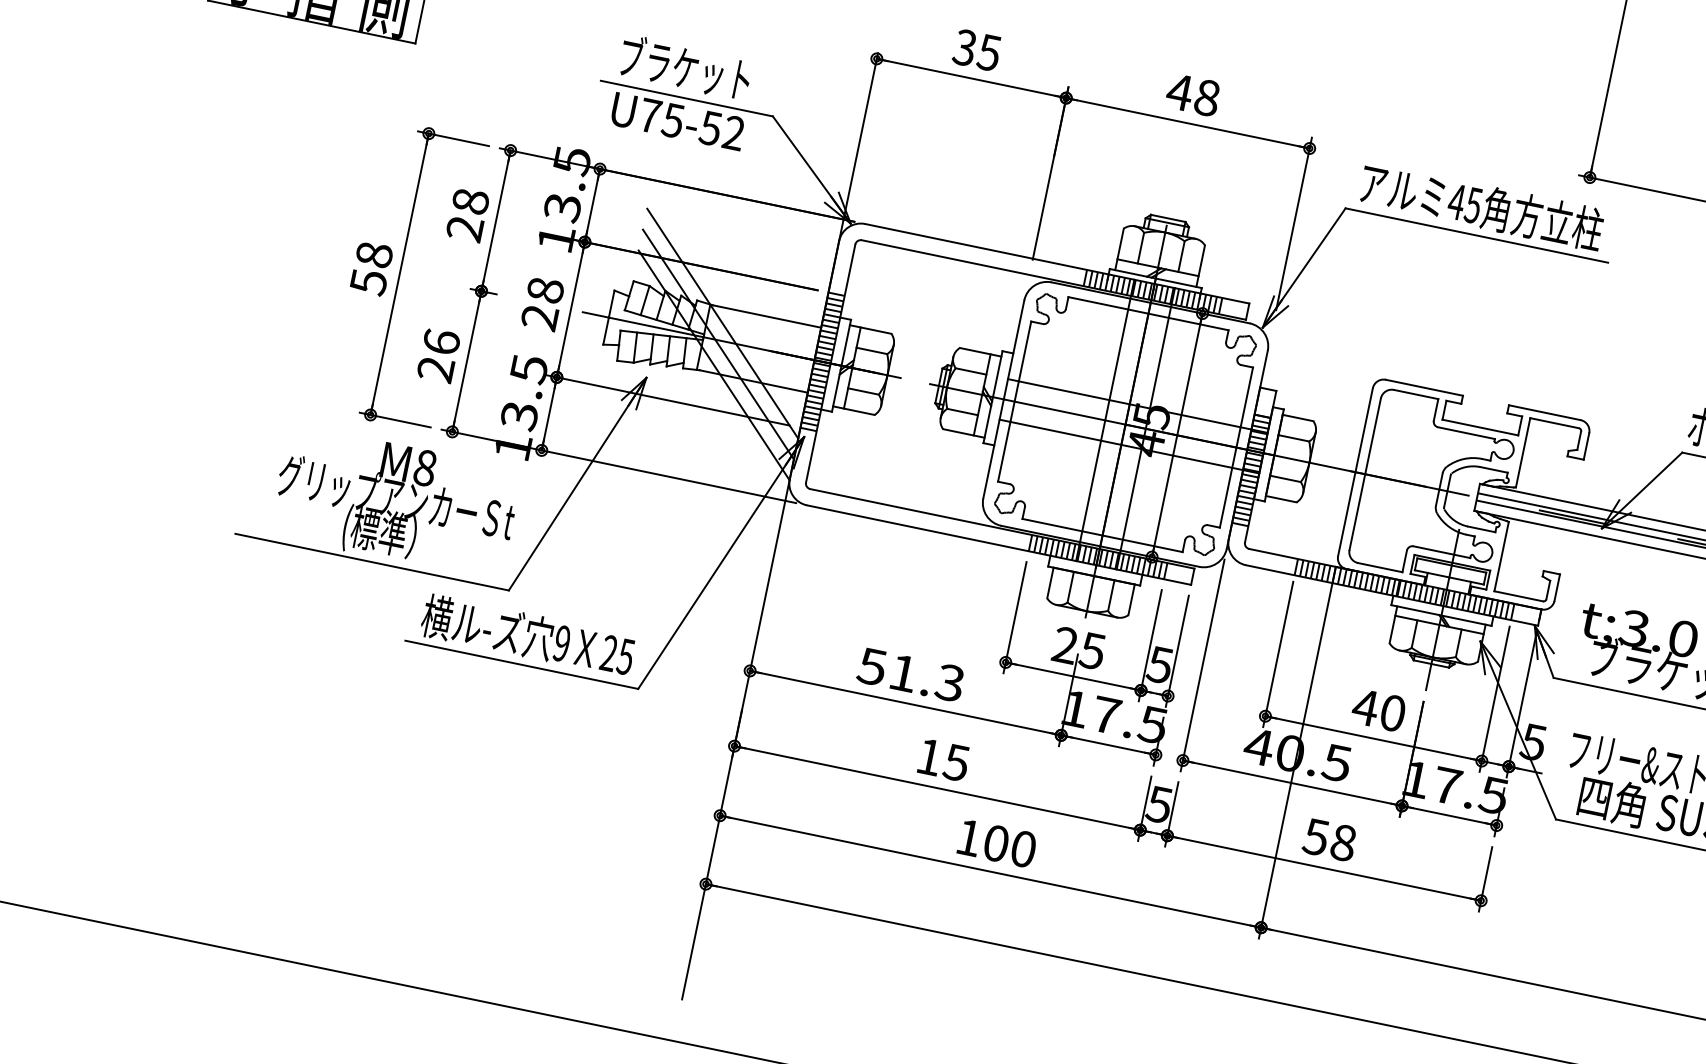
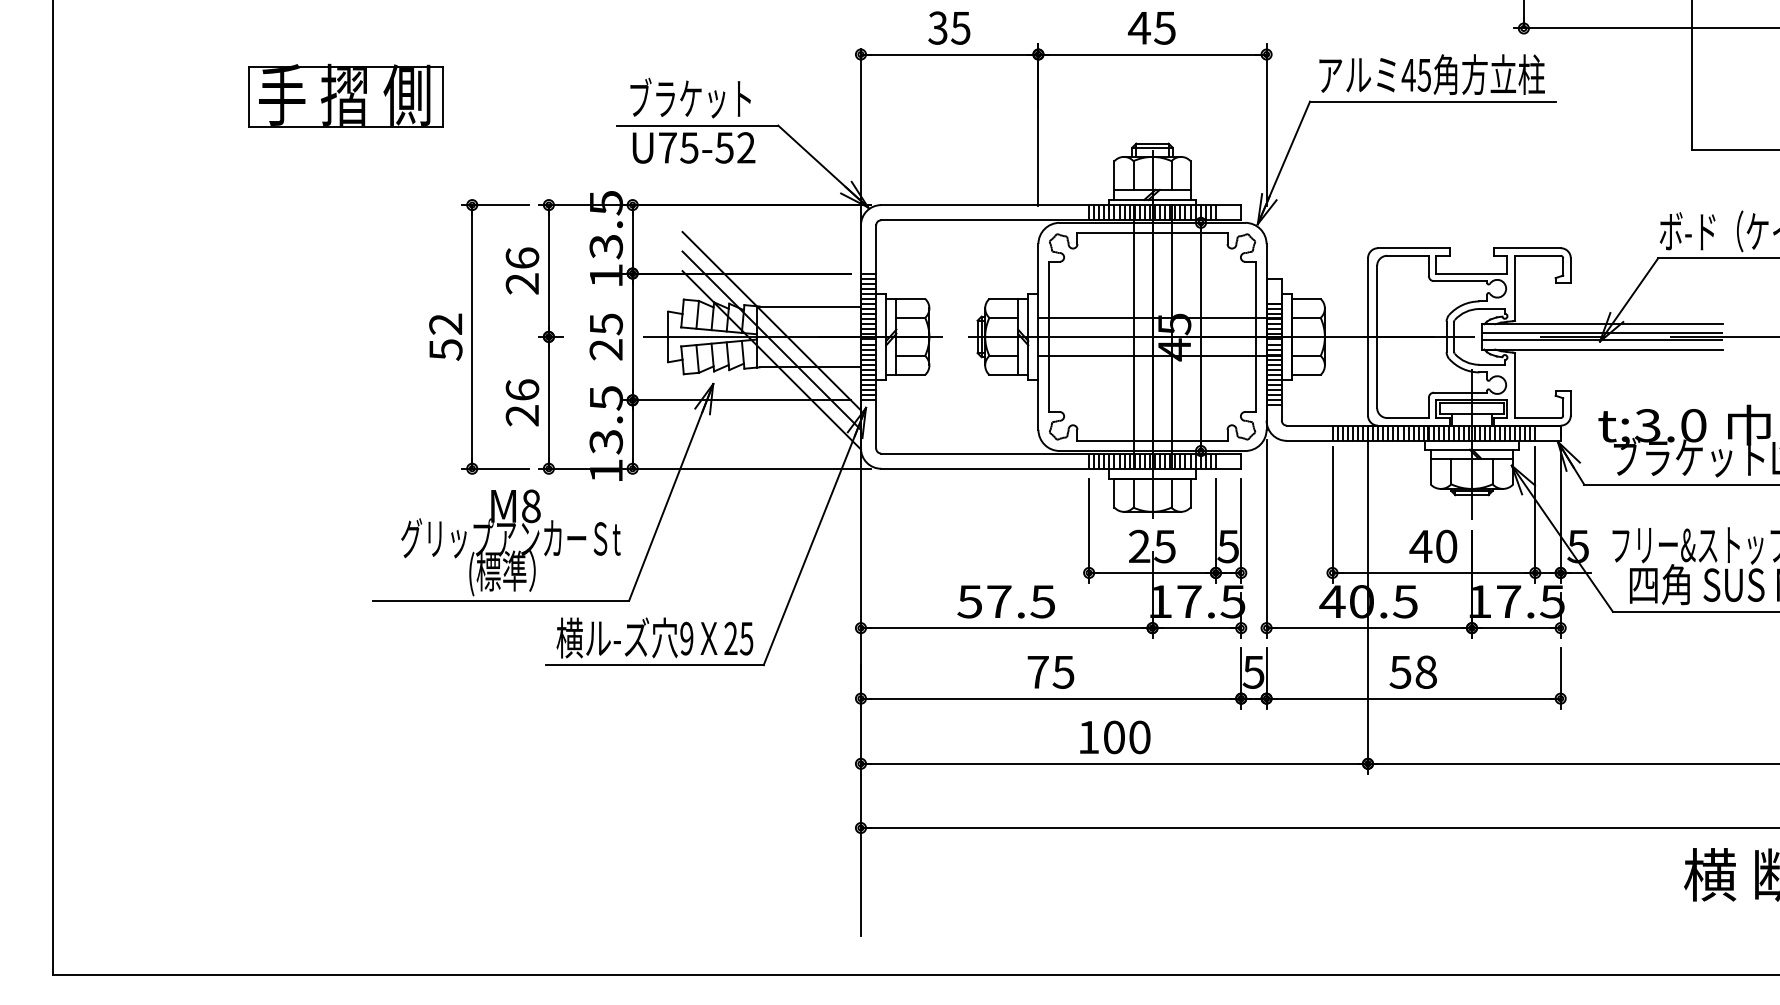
text: (1206, 97) -> (1164, 27), 48 -> 45
text: (470, 200) -> (522, 257), 28 -> 26
text: (374, 254) -> (445, 323), 58 -> 52
text: (544, 290) -> (605, 324), 28 -> 25
text: (926, 677) -> (1020, 601), 51.3 -> 57.5
text: (928, 757) -> (1037, 672), 15 -> 75

